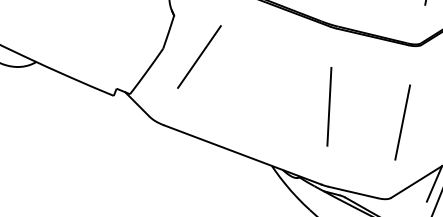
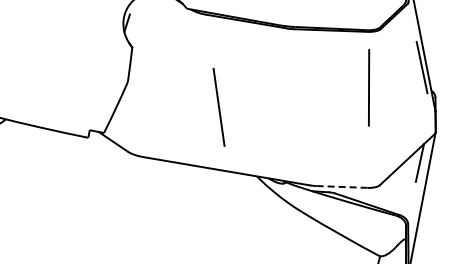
line: (199, 56) -> (164, 82), removed
line: (329, 105) -> (218, 106), moved
line: (403, 122) -> (369, 87), moved
line: (353, 192) -> (342, 186), solid -> dashed

